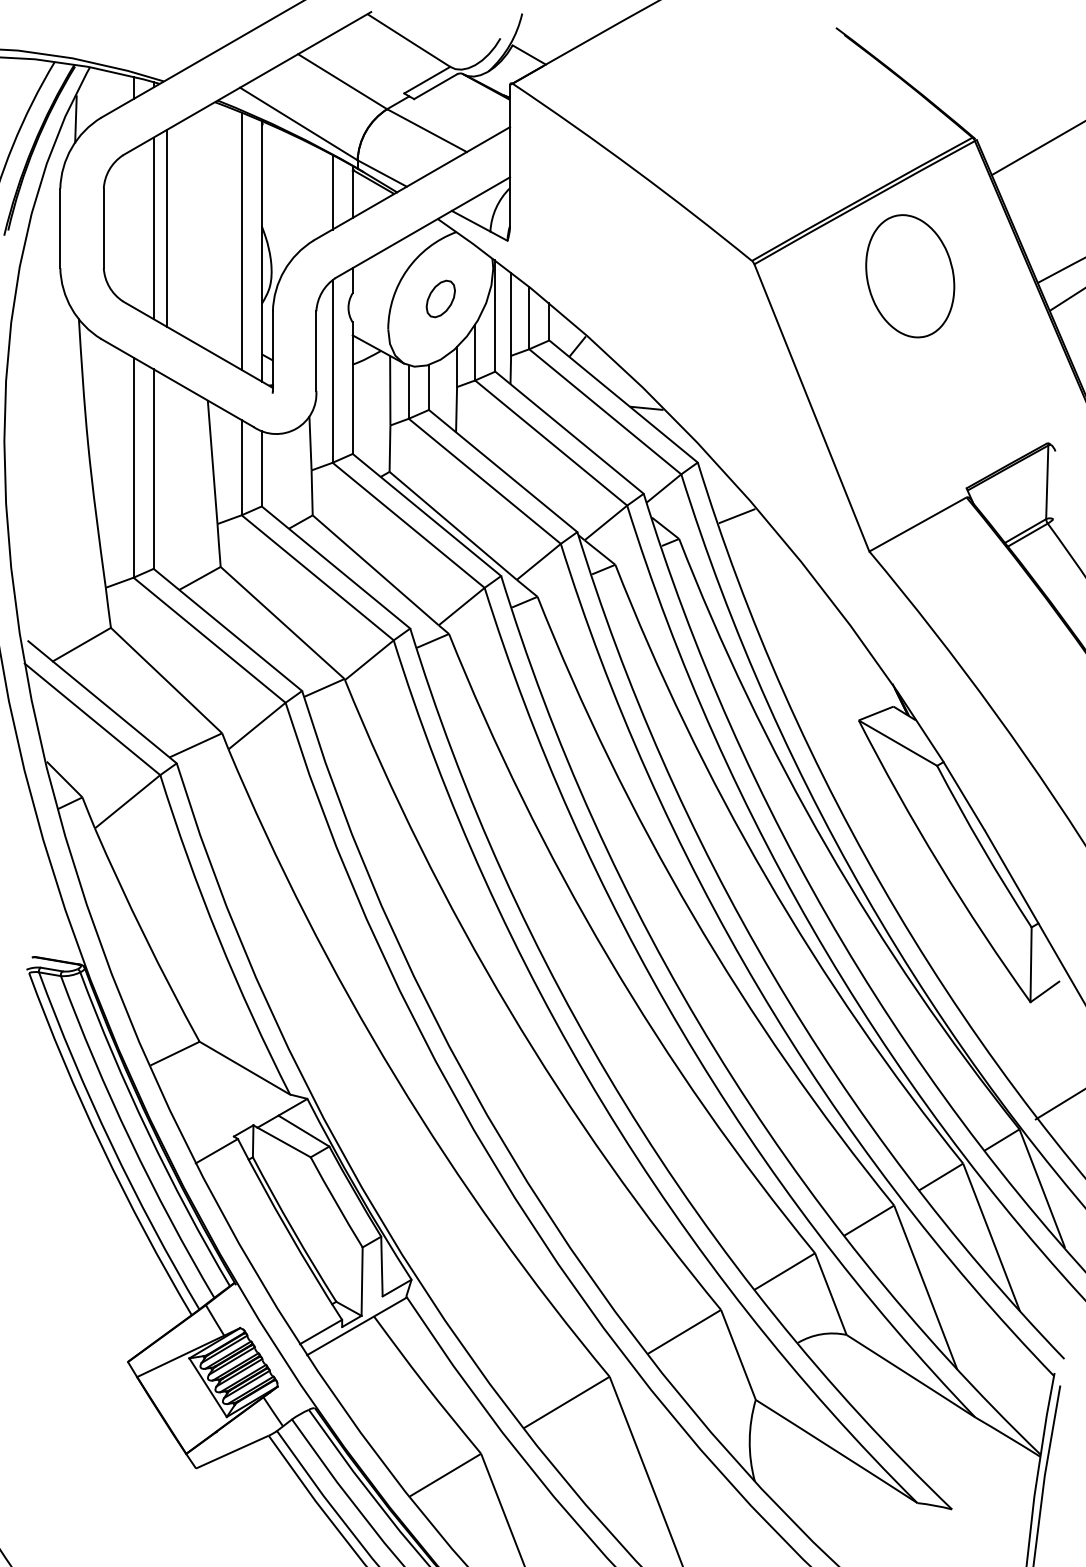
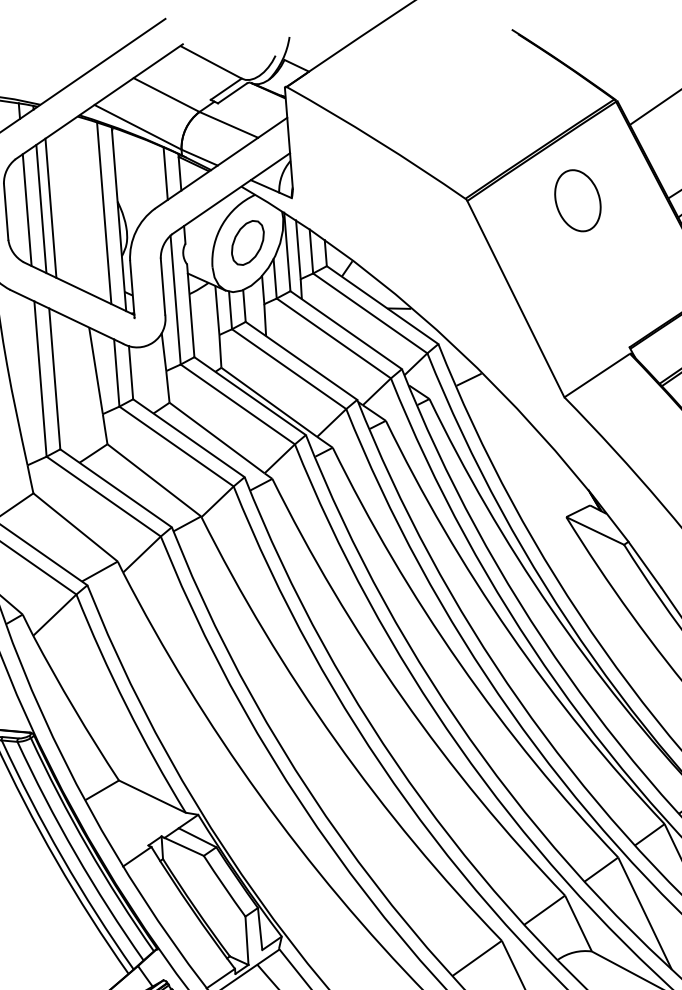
line: (133, 228) -> (27, 210), added
part: (909, 275) -> (577, 200), size x0.71
part: (440, 298) -> (247, 242), size x1.67

